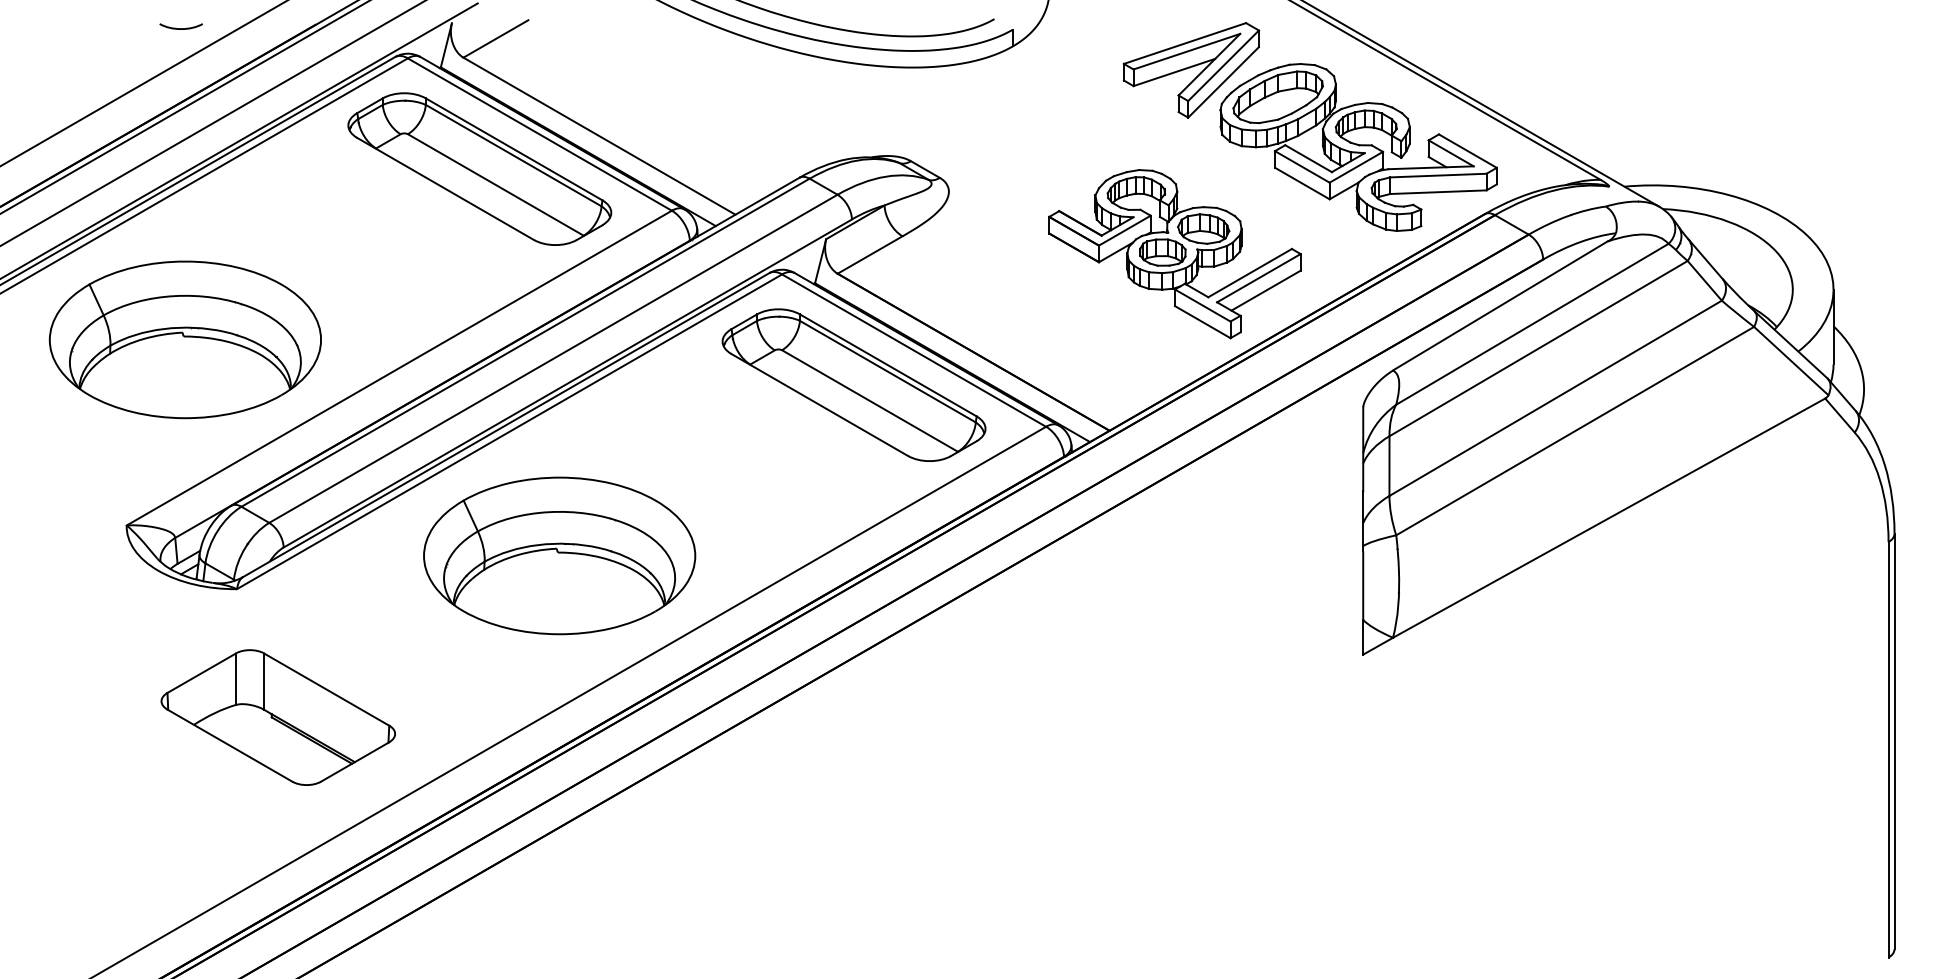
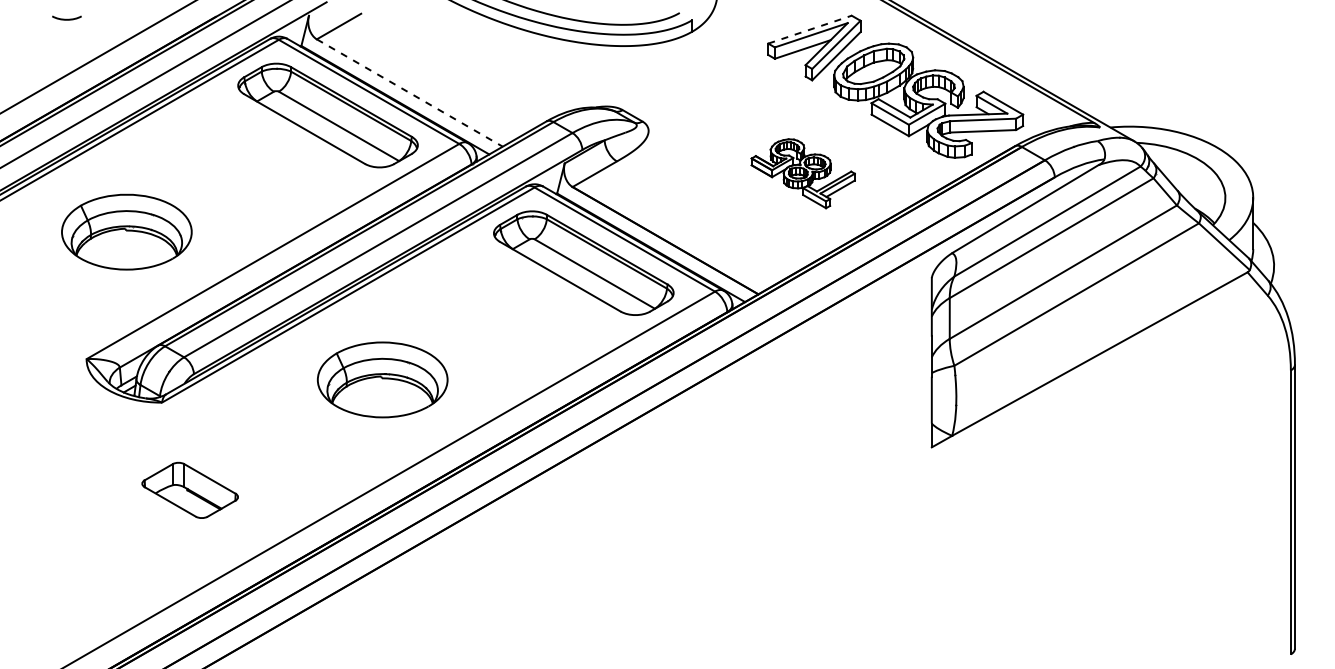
curve: (180, 27) -> (66, 18), moved
line: (1185, 43) -> (810, 29), solid -> dashed
line: (600, 136) -> (410, 93), solid -> dashed
part: (1175, 253) -> (803, 173), size x0.6
part: (184, 338) -> (126, 231), size x0.7
part: (559, 555) -> (382, 379), size x0.7
part: (277, 717) -> (189, 490), size x0.6

